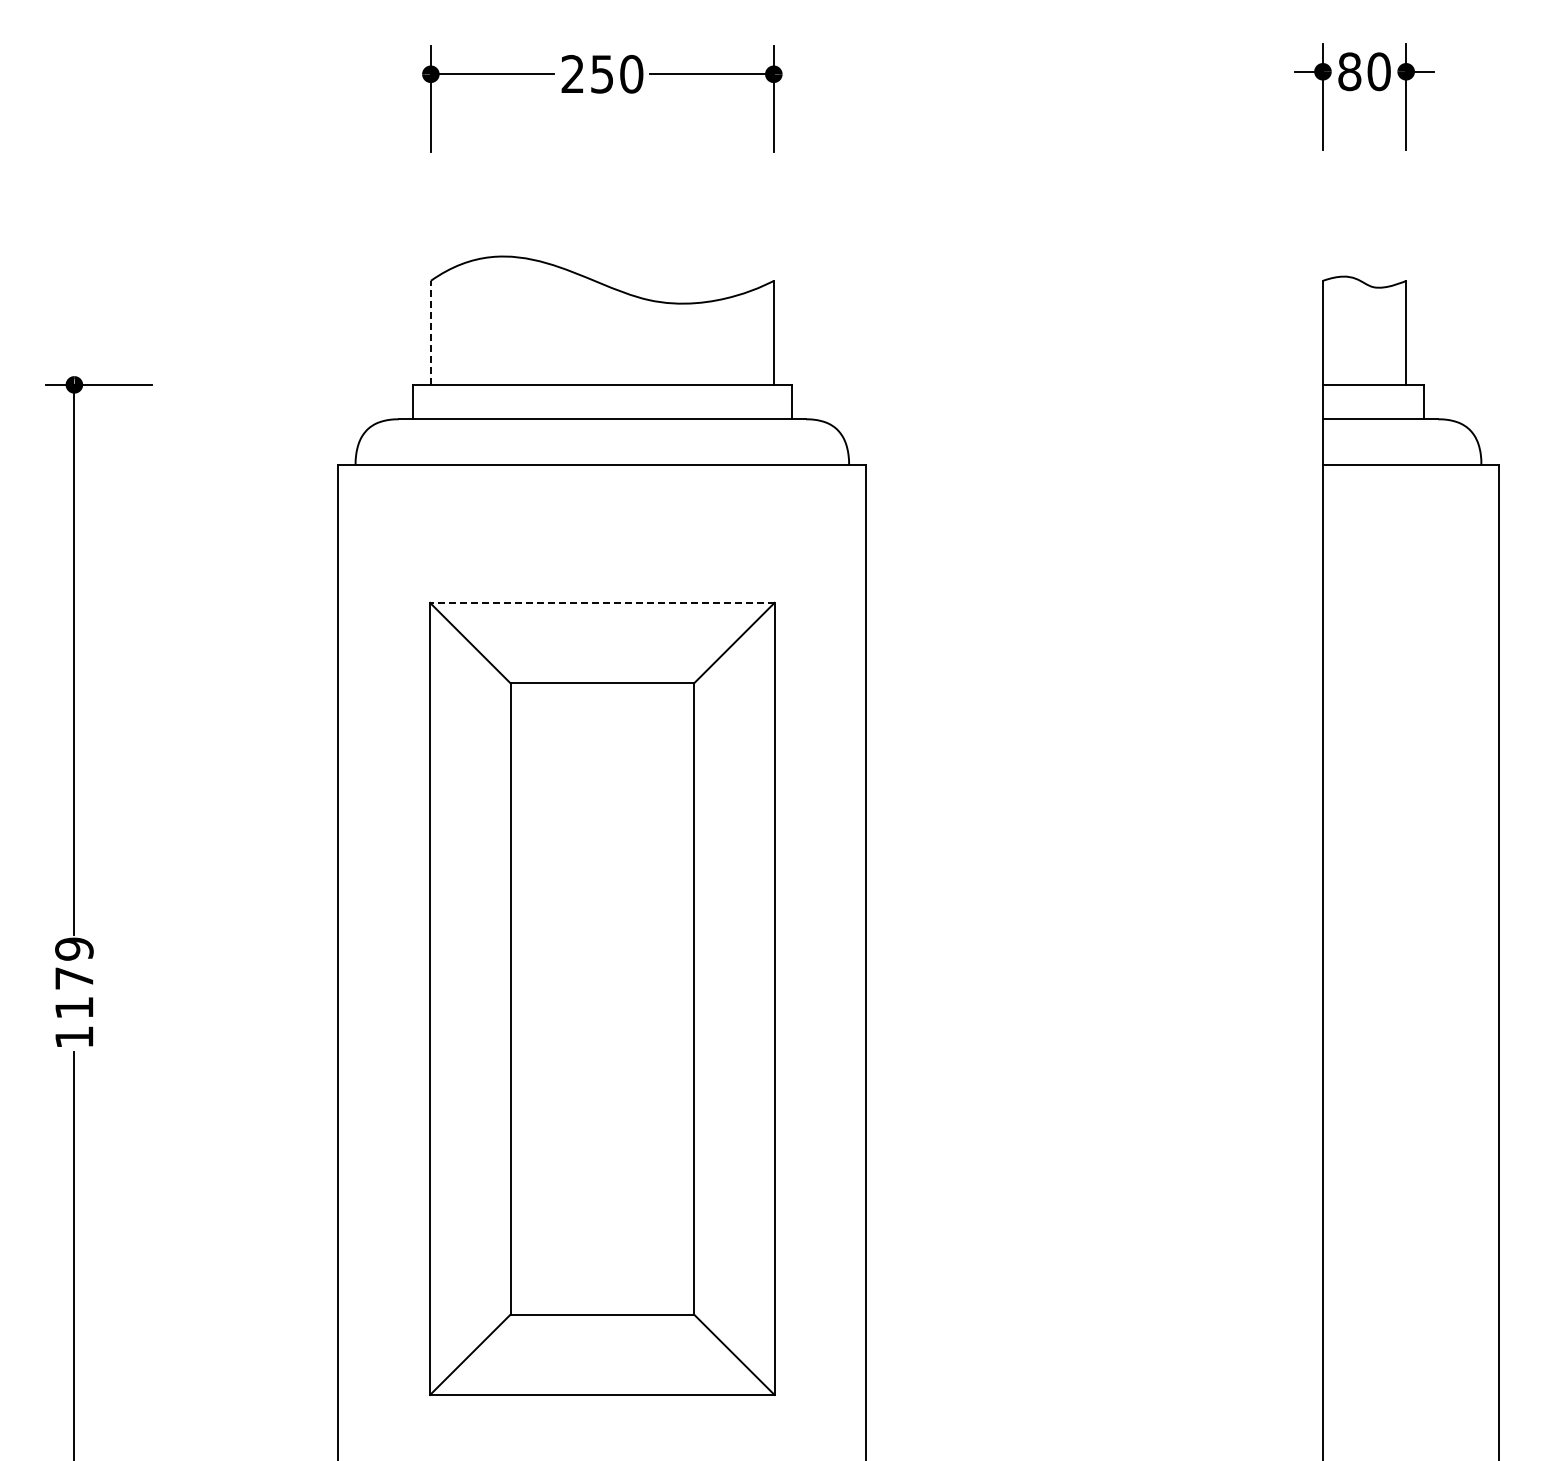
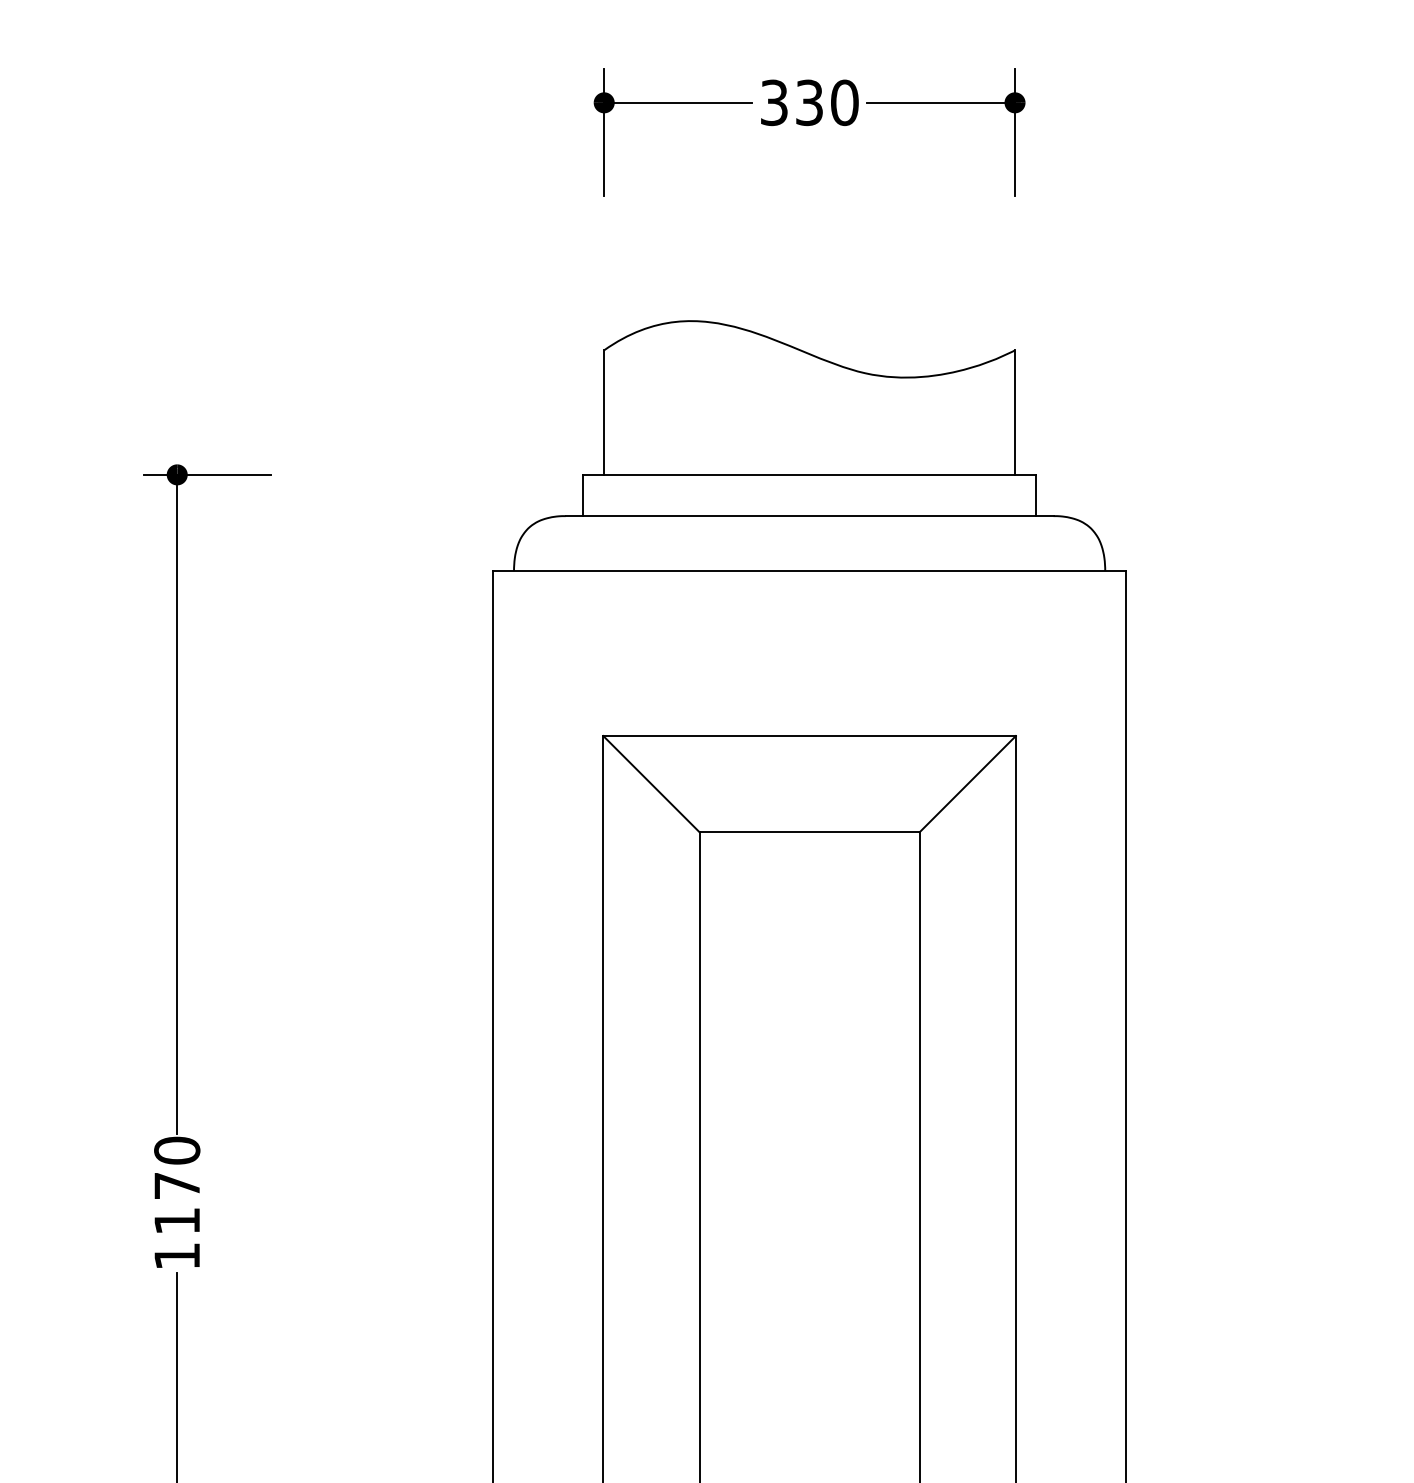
text: (587, 73) -> (791, 101), 250 -> 330
line: (430, 332) -> (603, 412), dashed -> solid
line: (601, 602) -> (808, 735), dashed -> solid
text: (74, 948) -> (177, 1149), 1179 -> 1170

